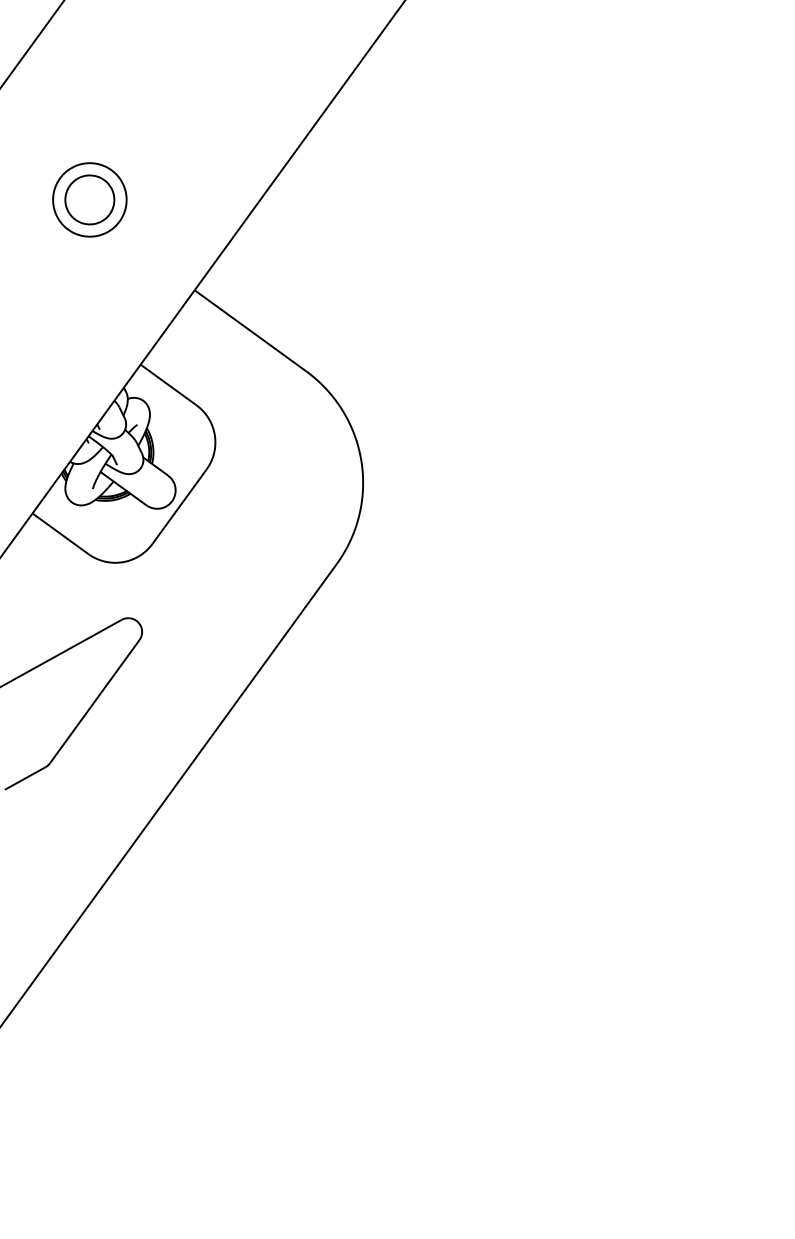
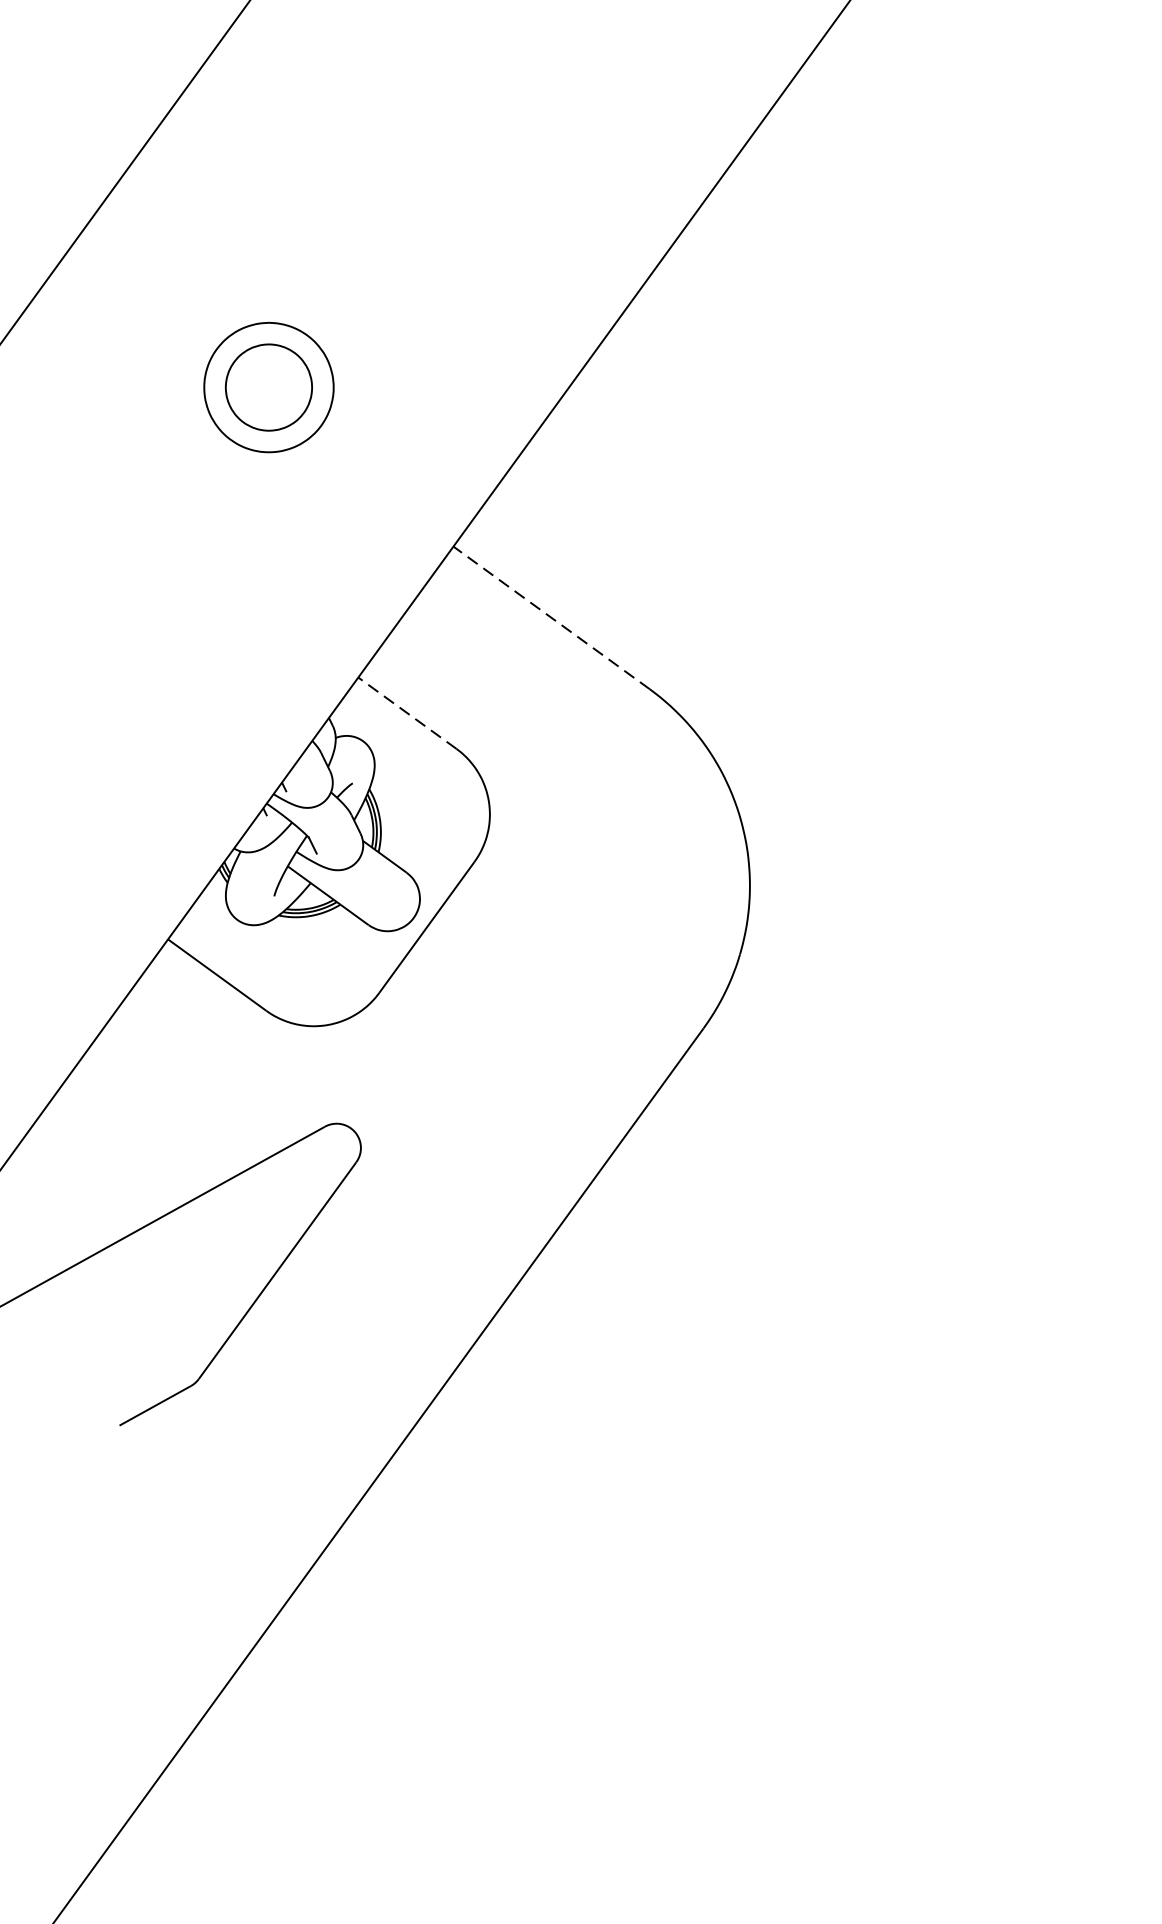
line: (250, 330) -> (551, 617), solid -> dashed
line: (168, 384) -> (407, 712), solid -> dashed

